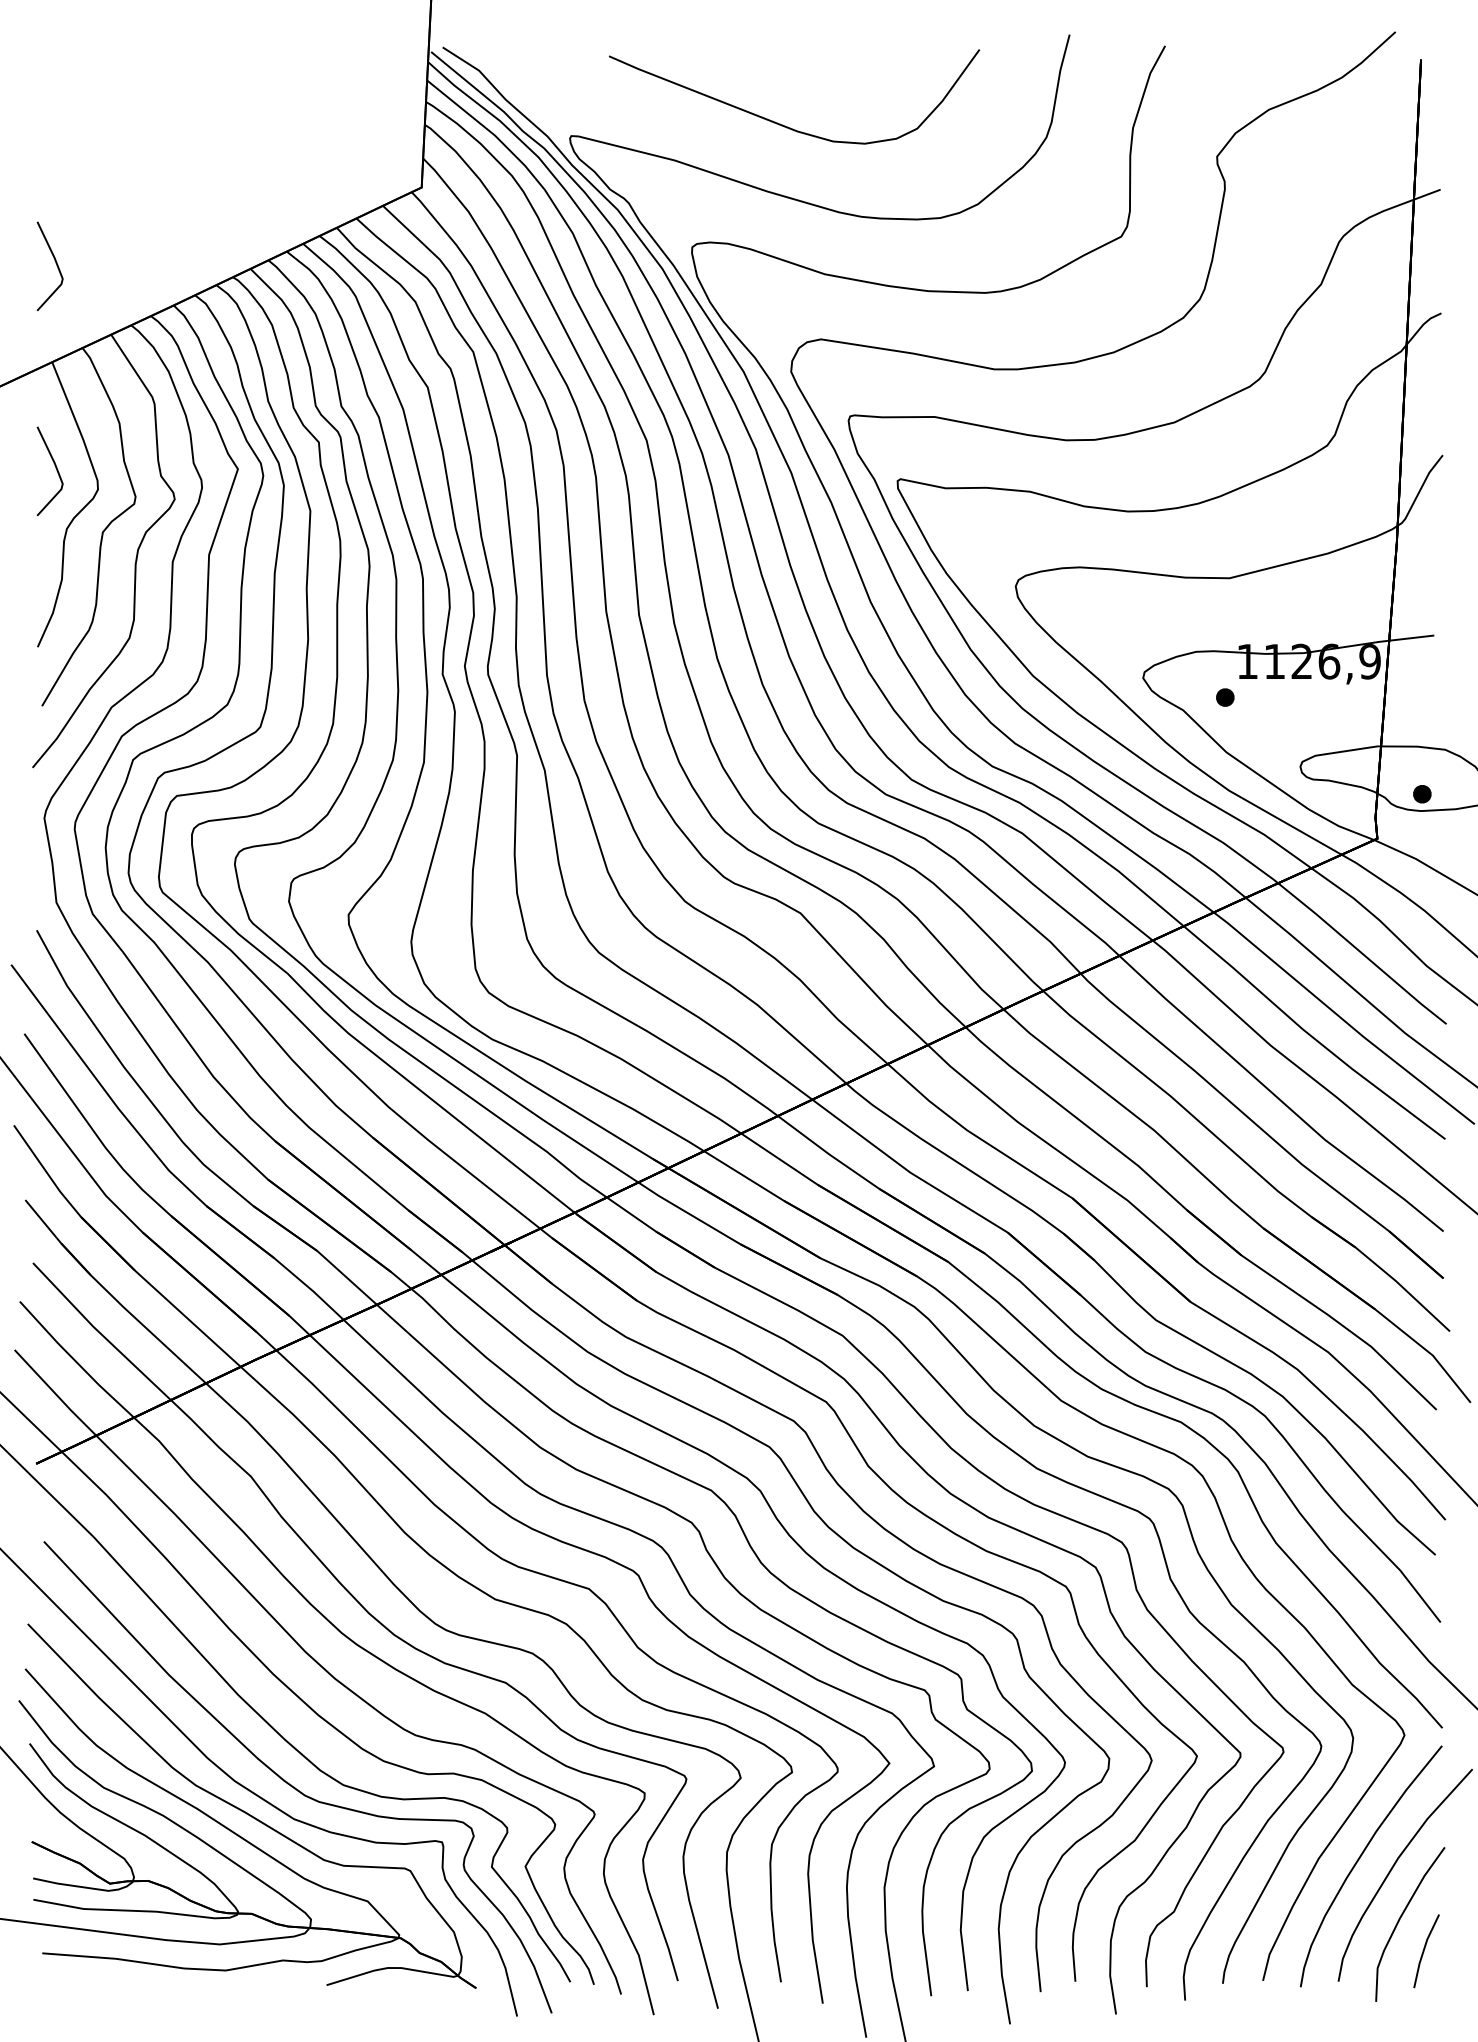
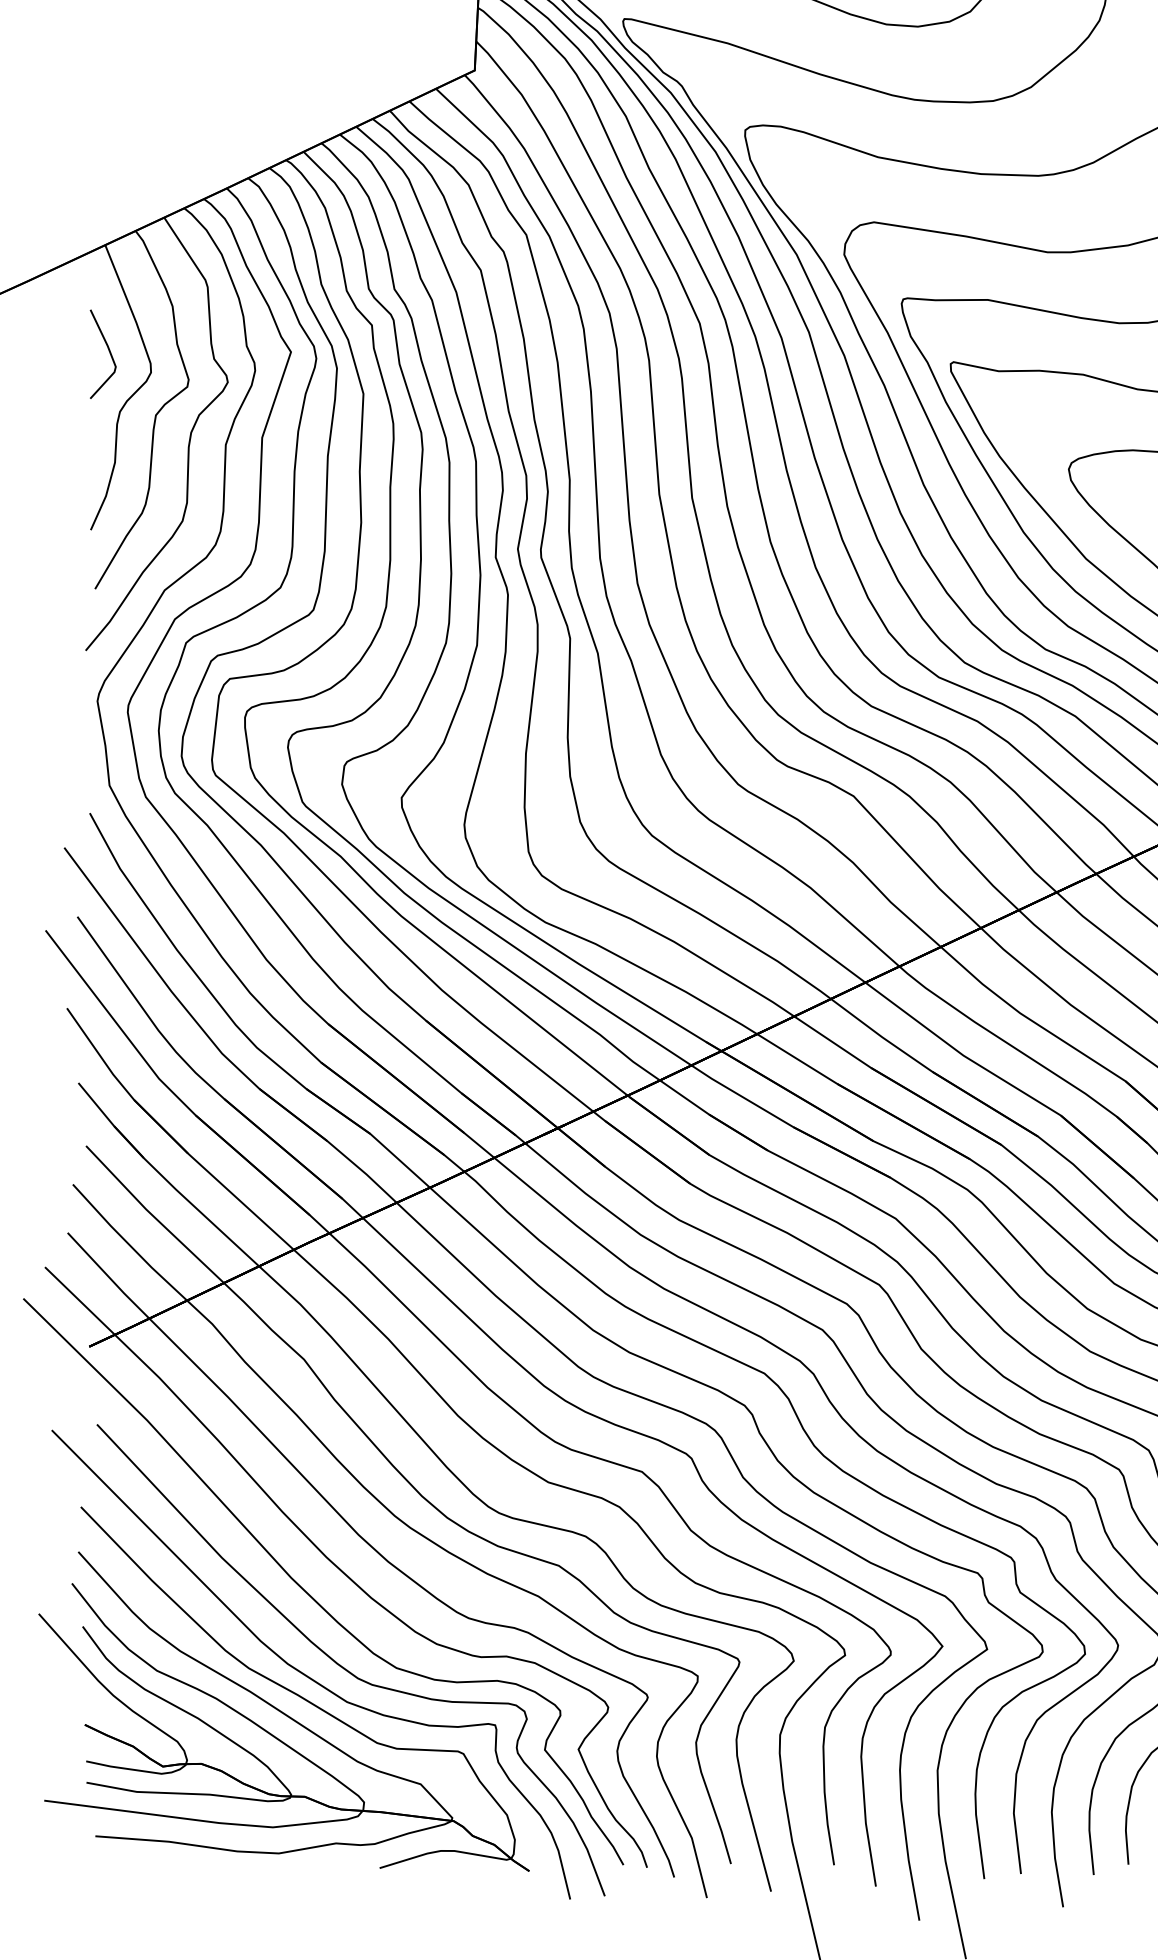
line: (55, 263) -> (108, 146), removed

